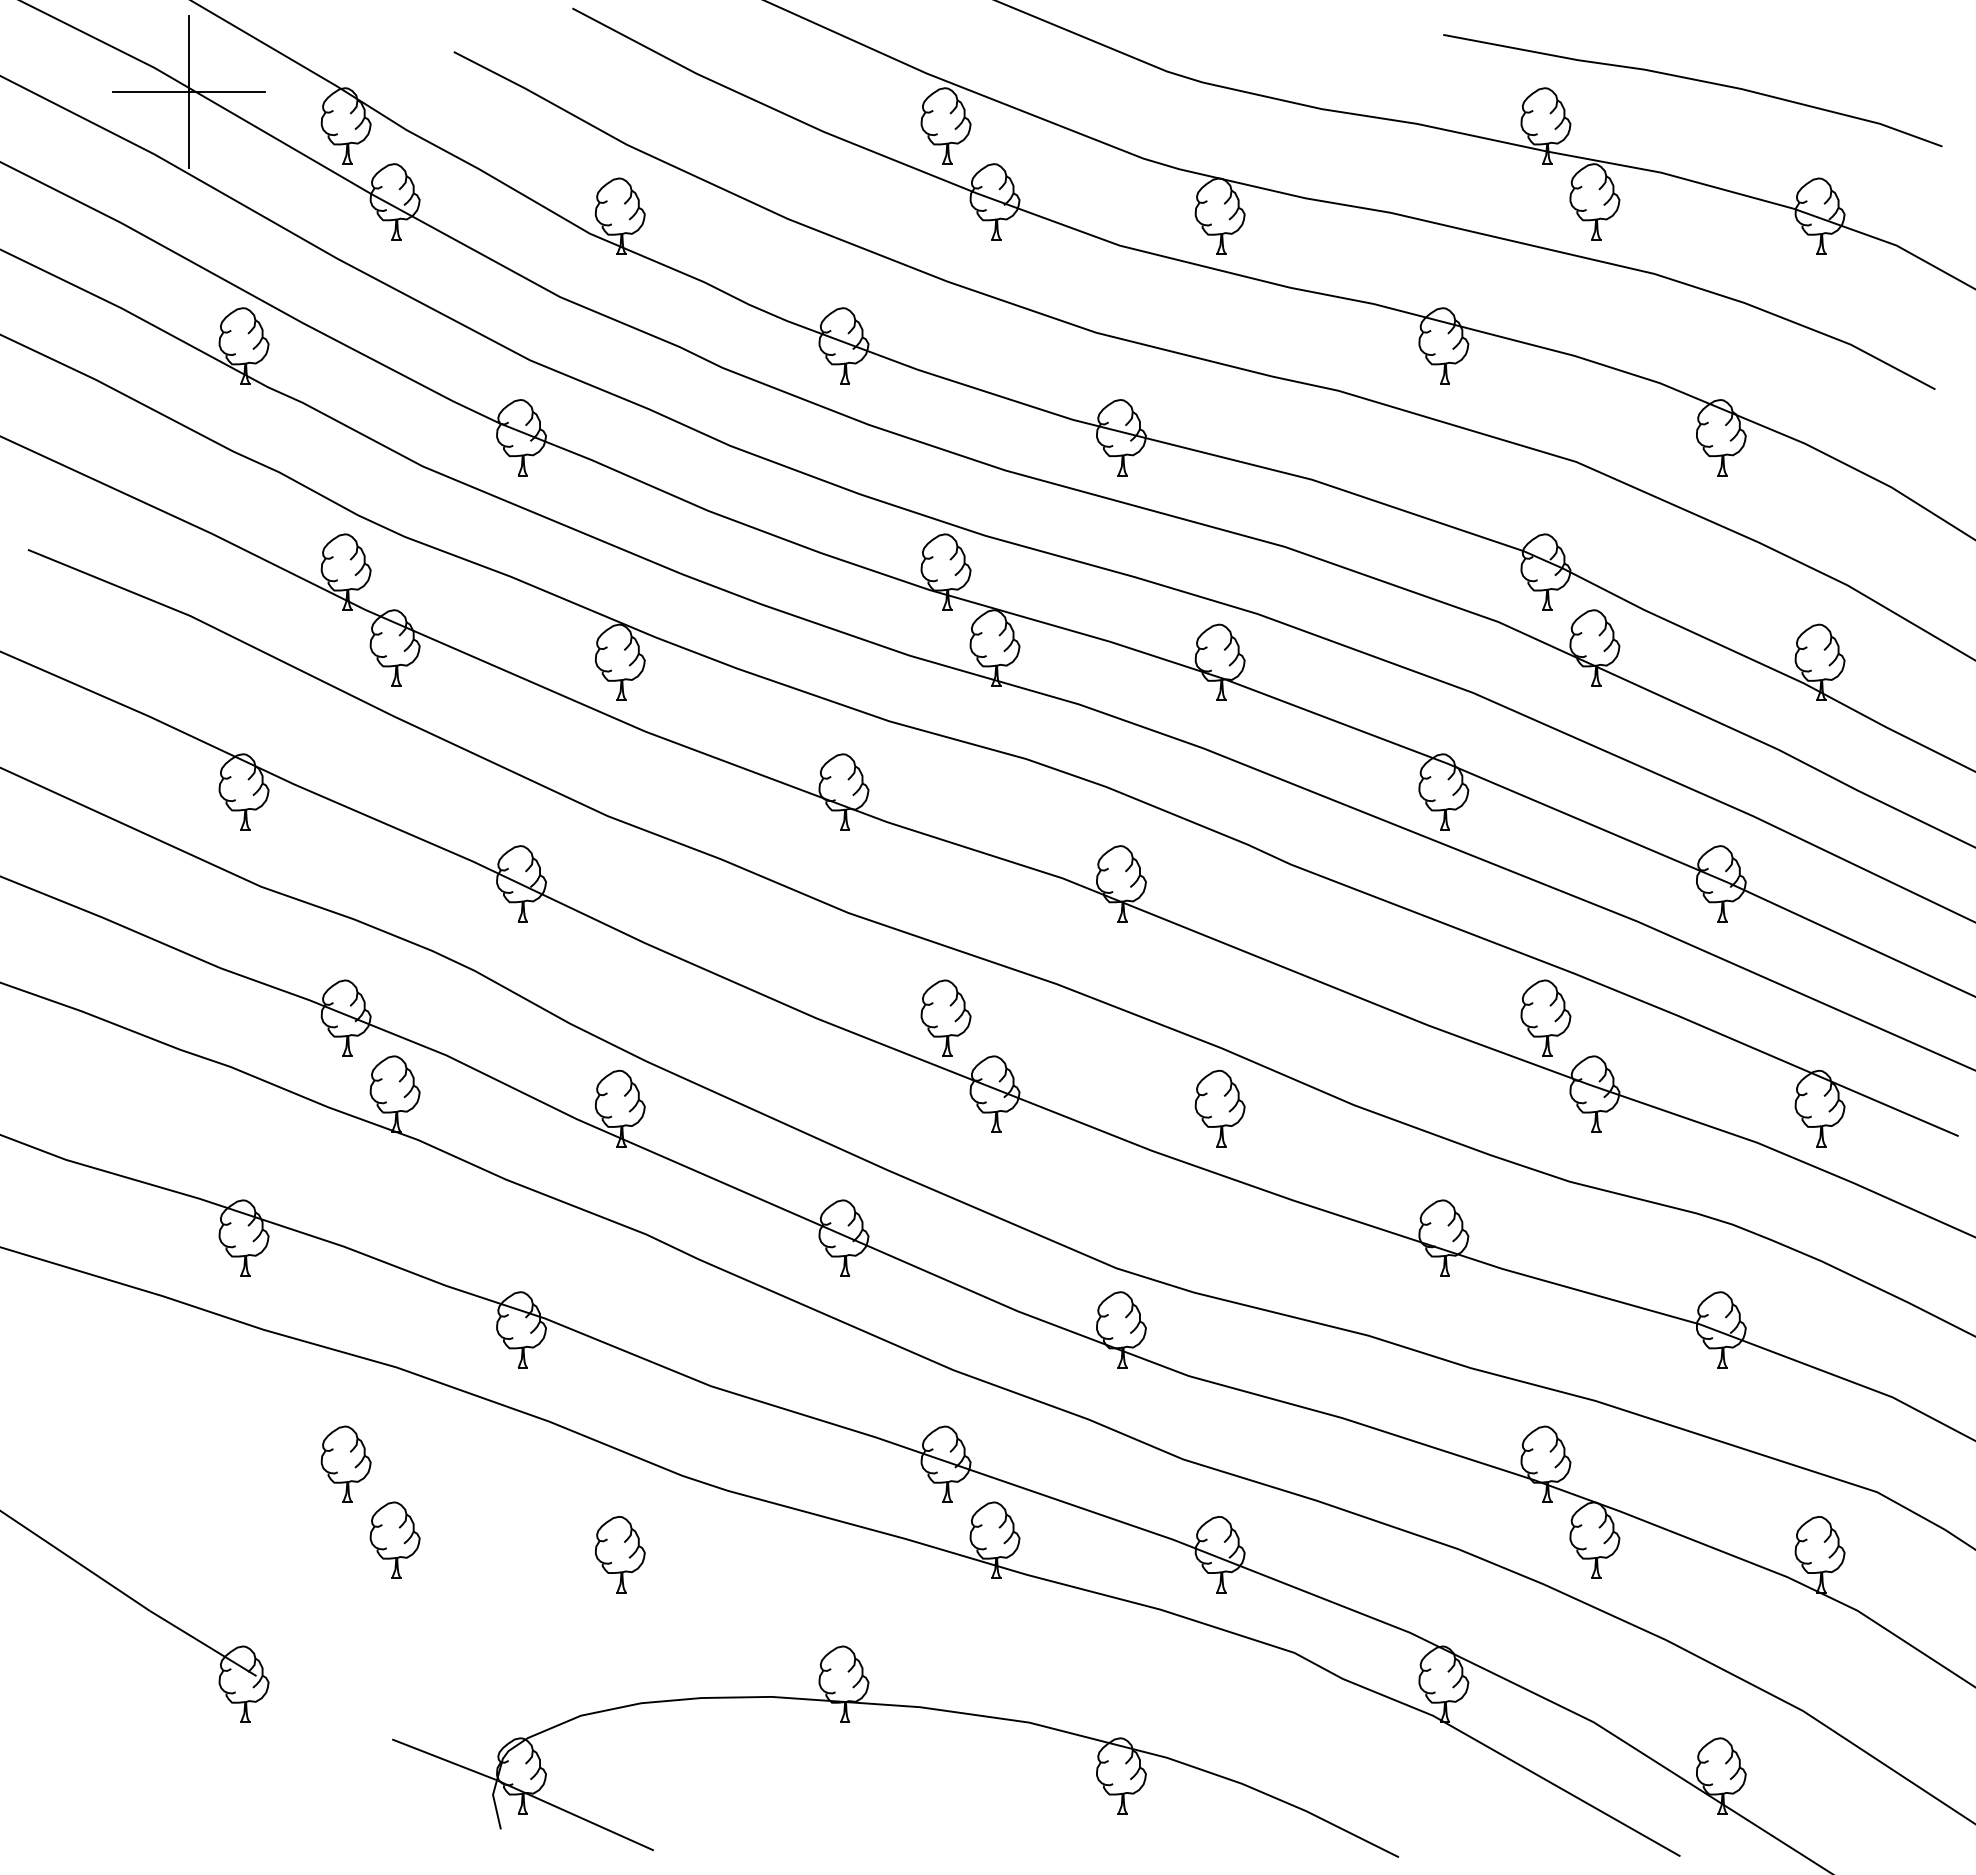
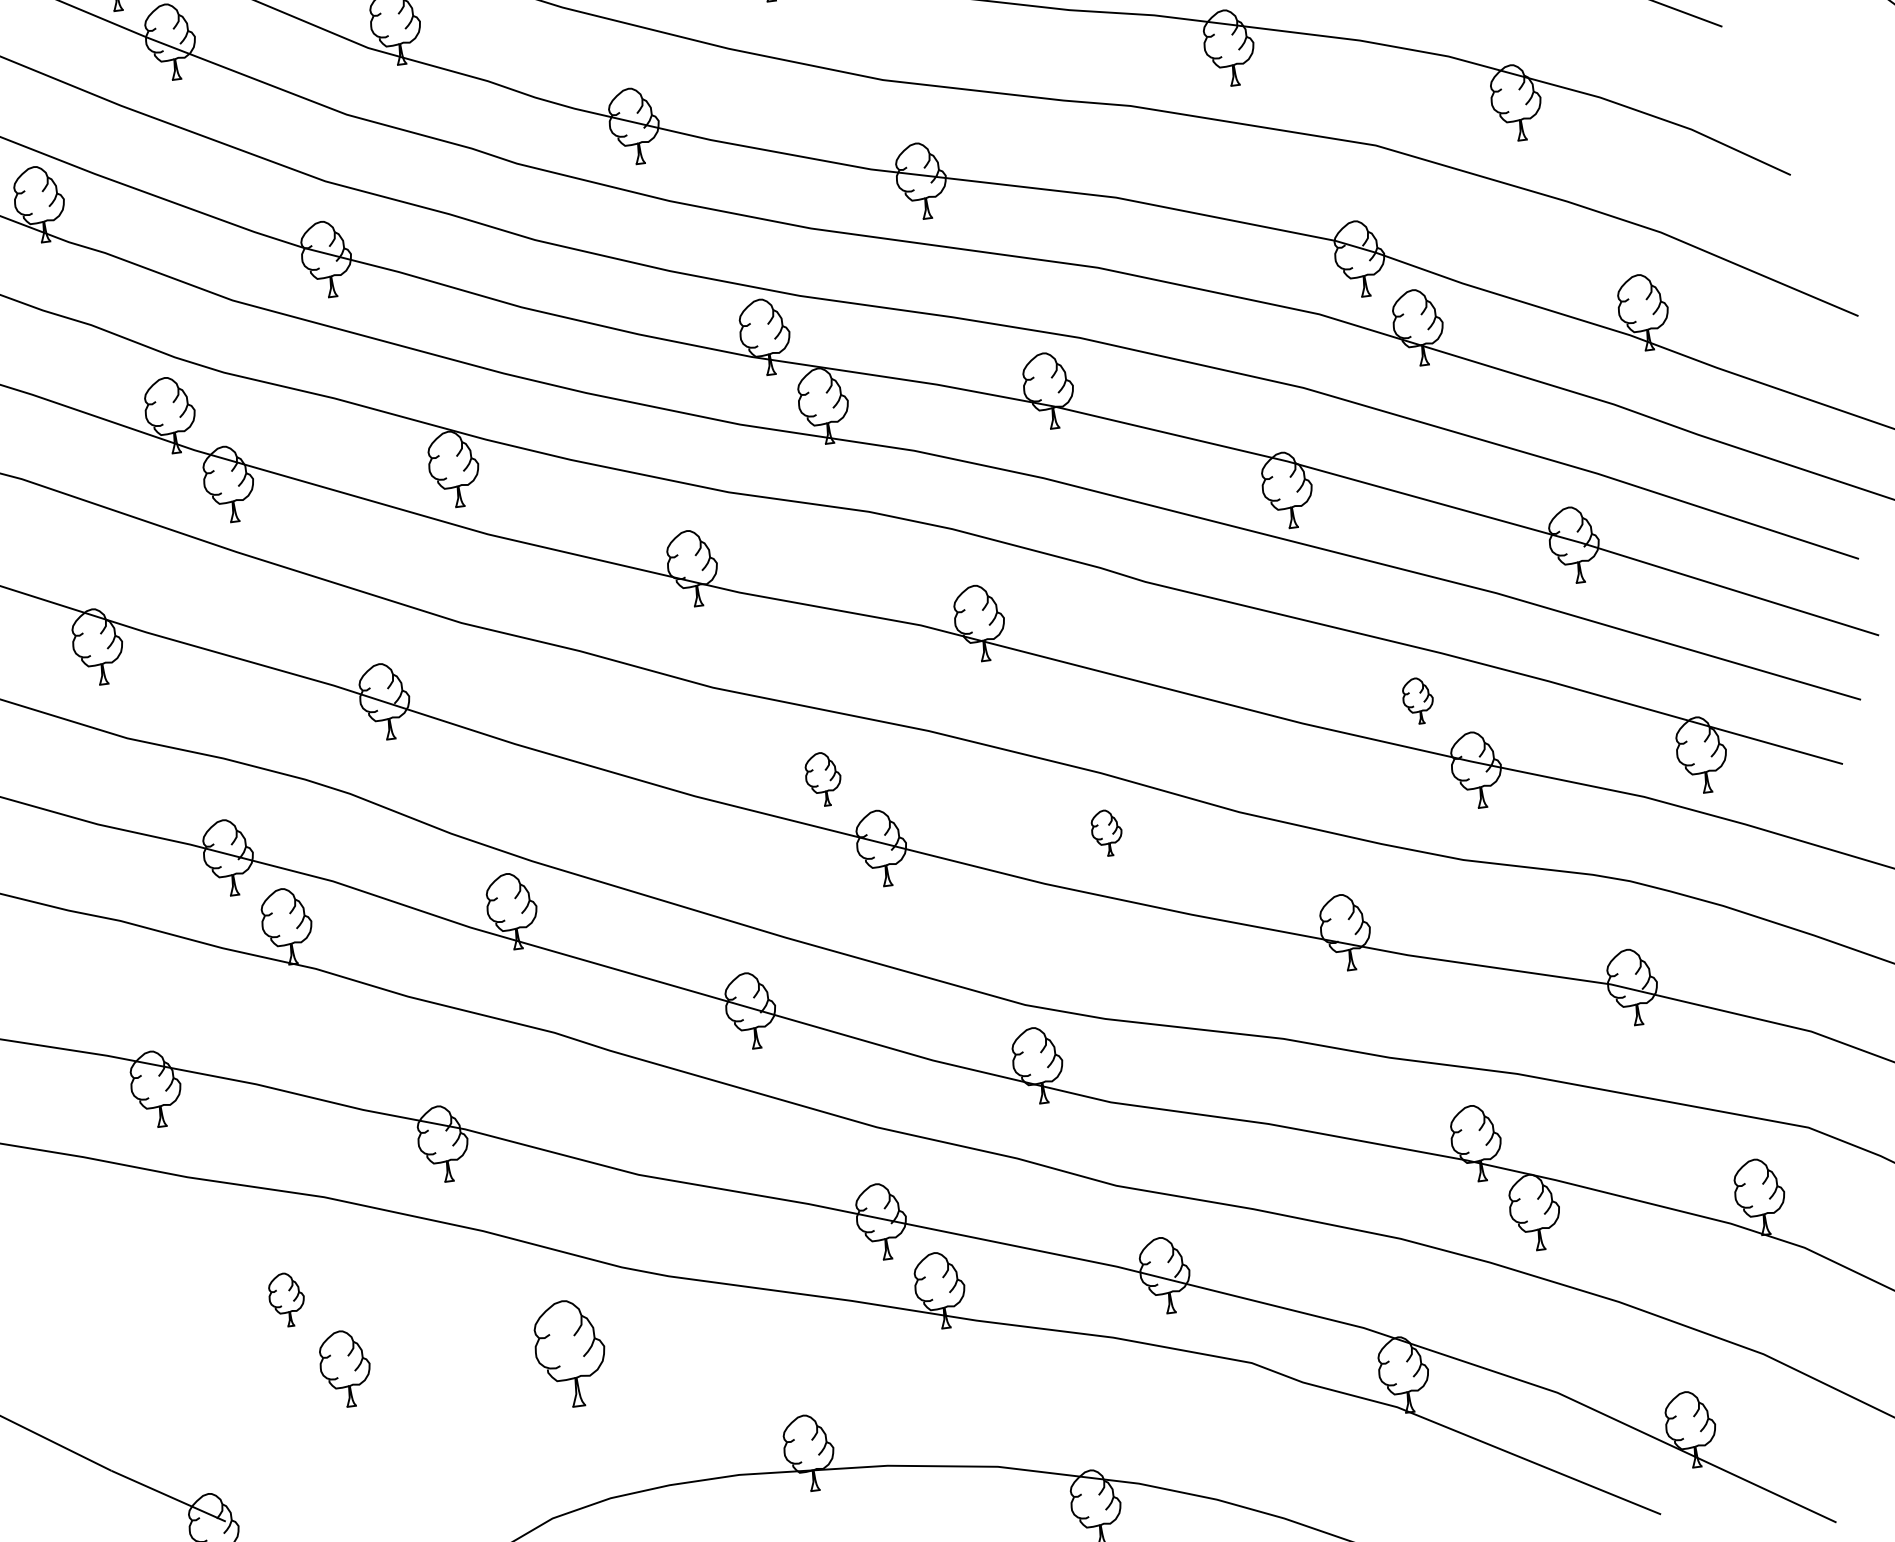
part: (945, 1017) -> (822, 778), size x0.7
part: (1545, 1017) -> (1417, 700), size x0.6
part: (1219, 1108) -> (1106, 833), size x0.6
part: (345, 1463) -> (286, 1299), size x0.7
part: (620, 1554) -> (570, 1353), size x1.4

